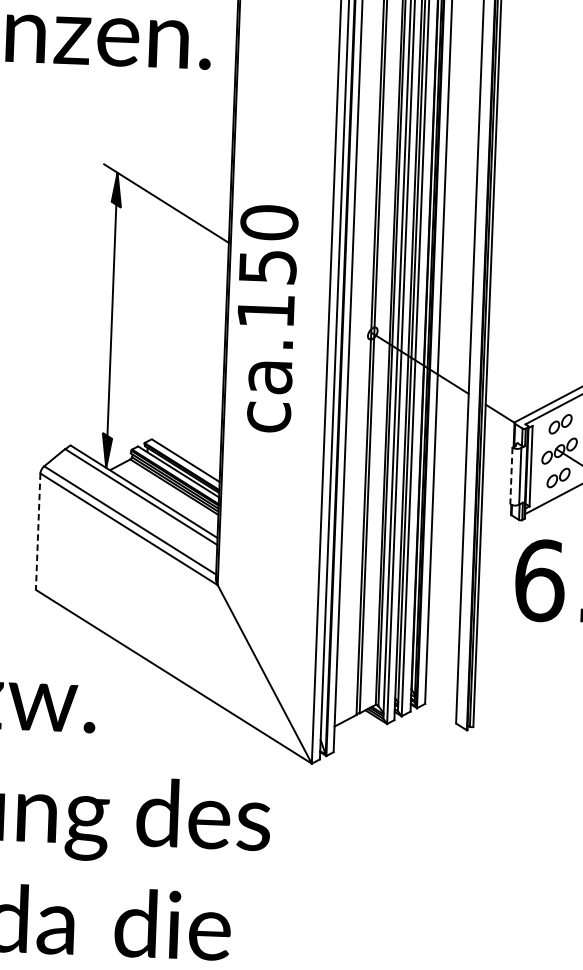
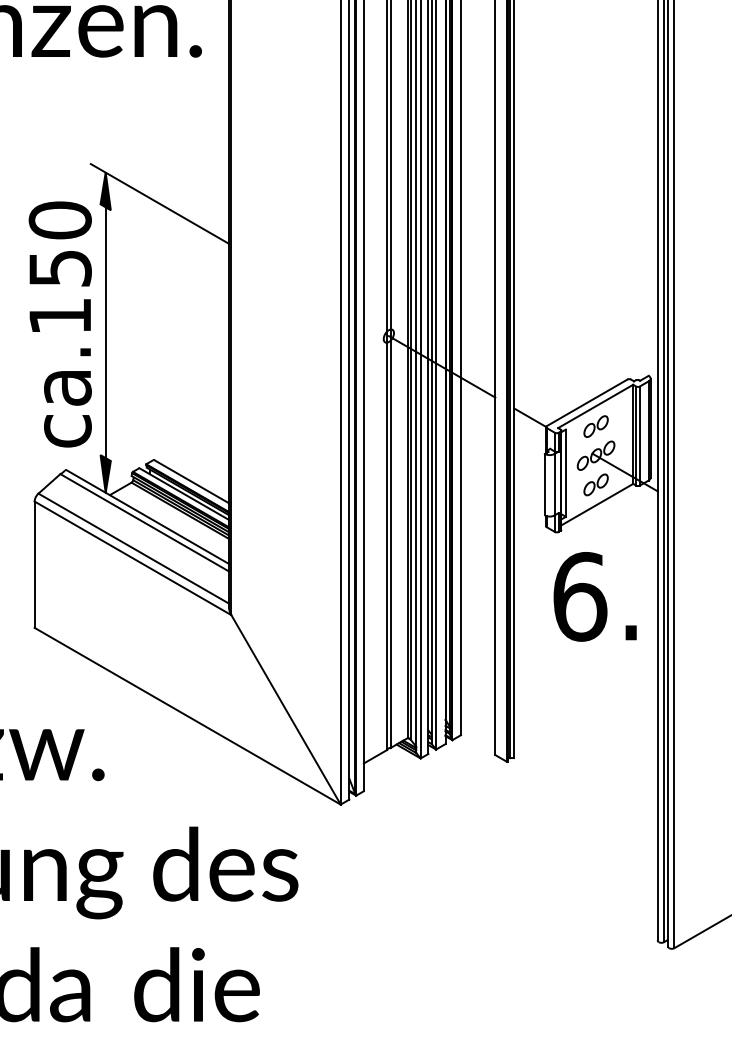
text: (265, 318) -> (59, 324), moved
line: (511, 475) -> (544, 484), dashed -> solid
line: (38, 532) -> (34, 565), dashed -> solid

